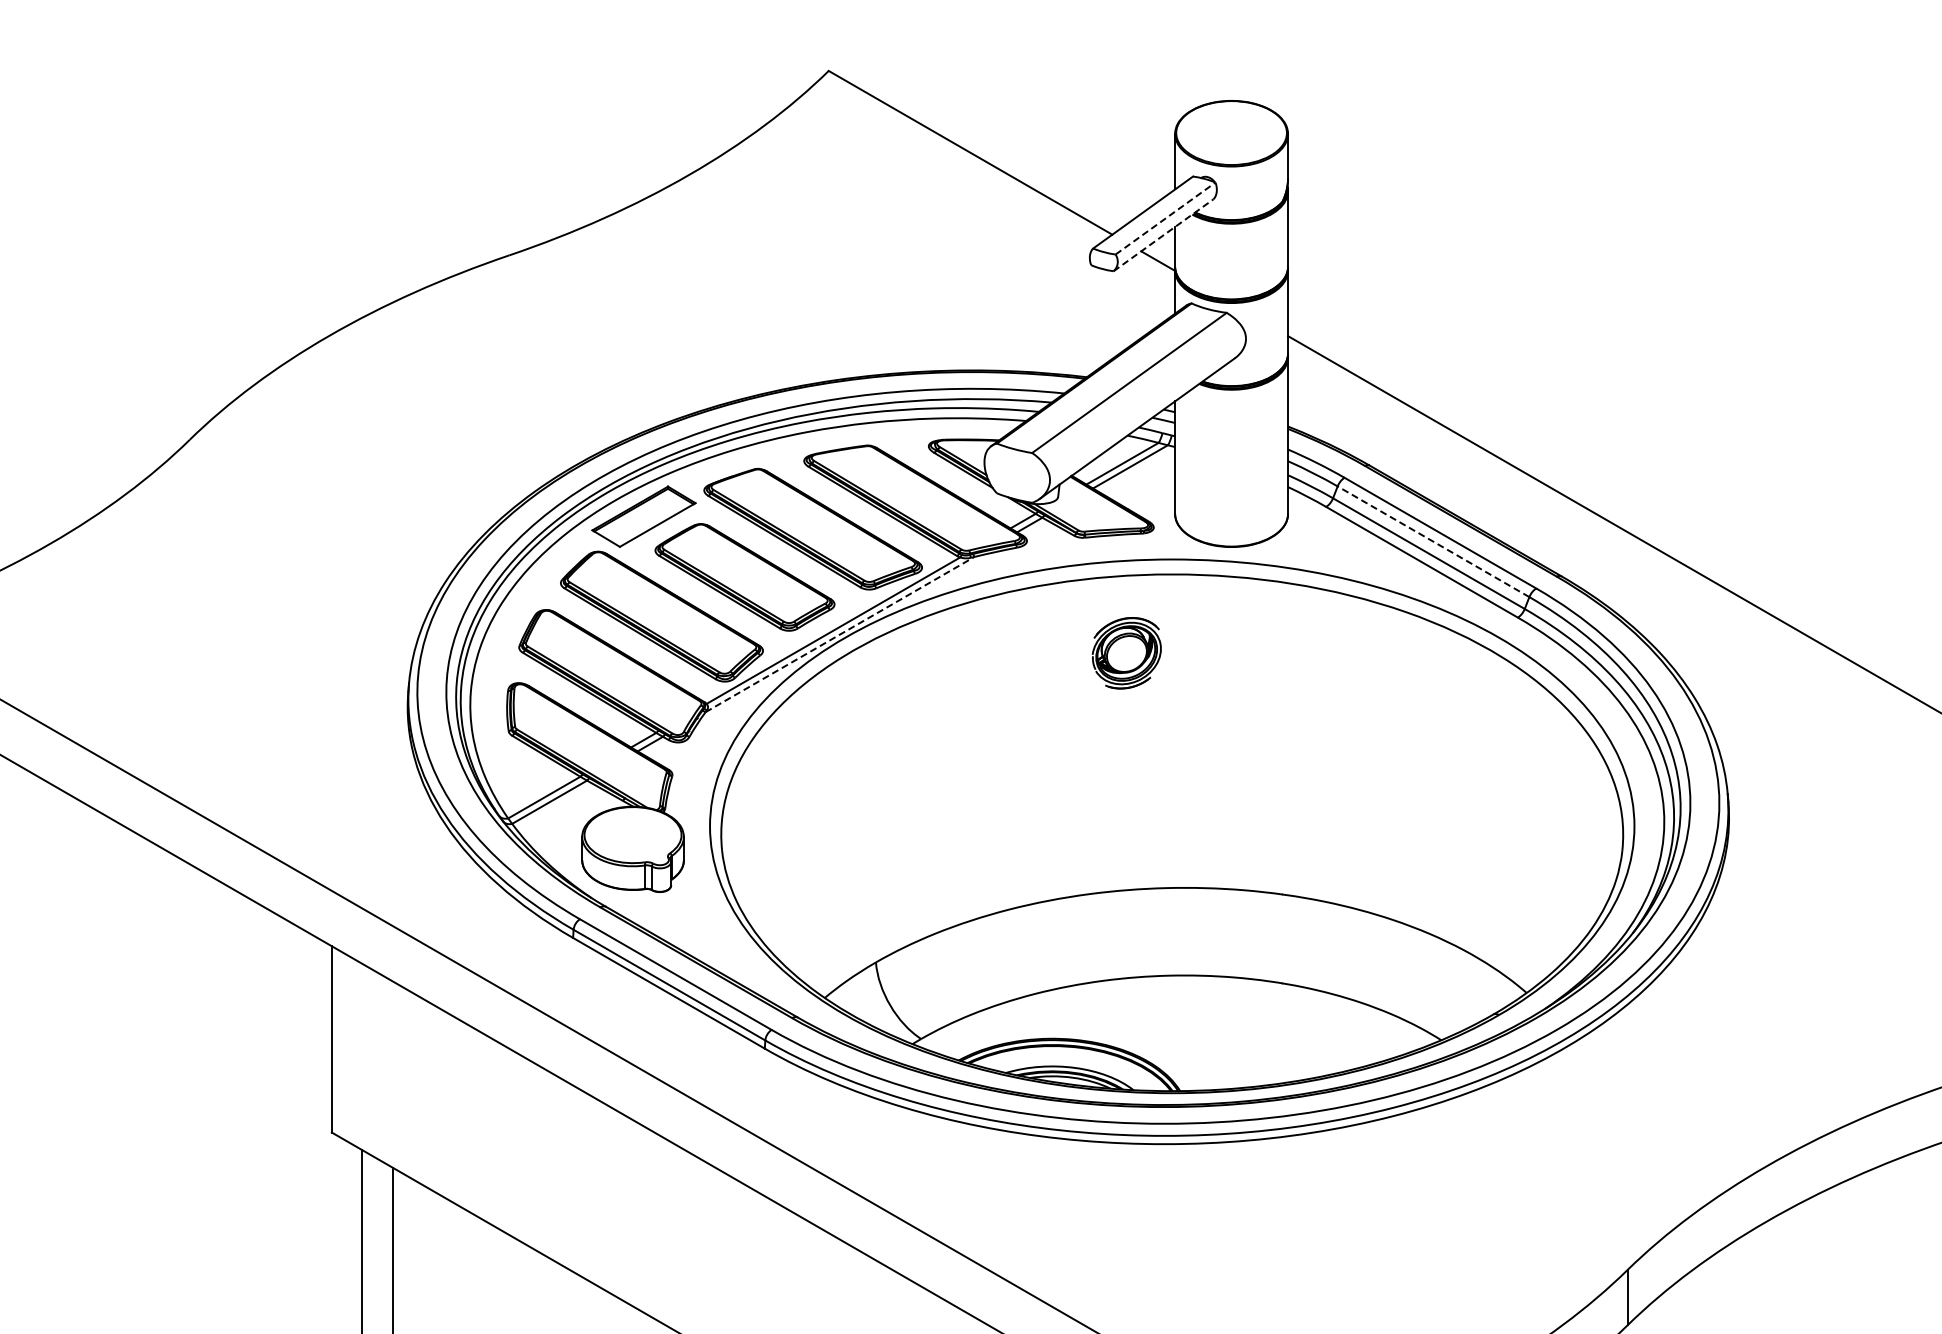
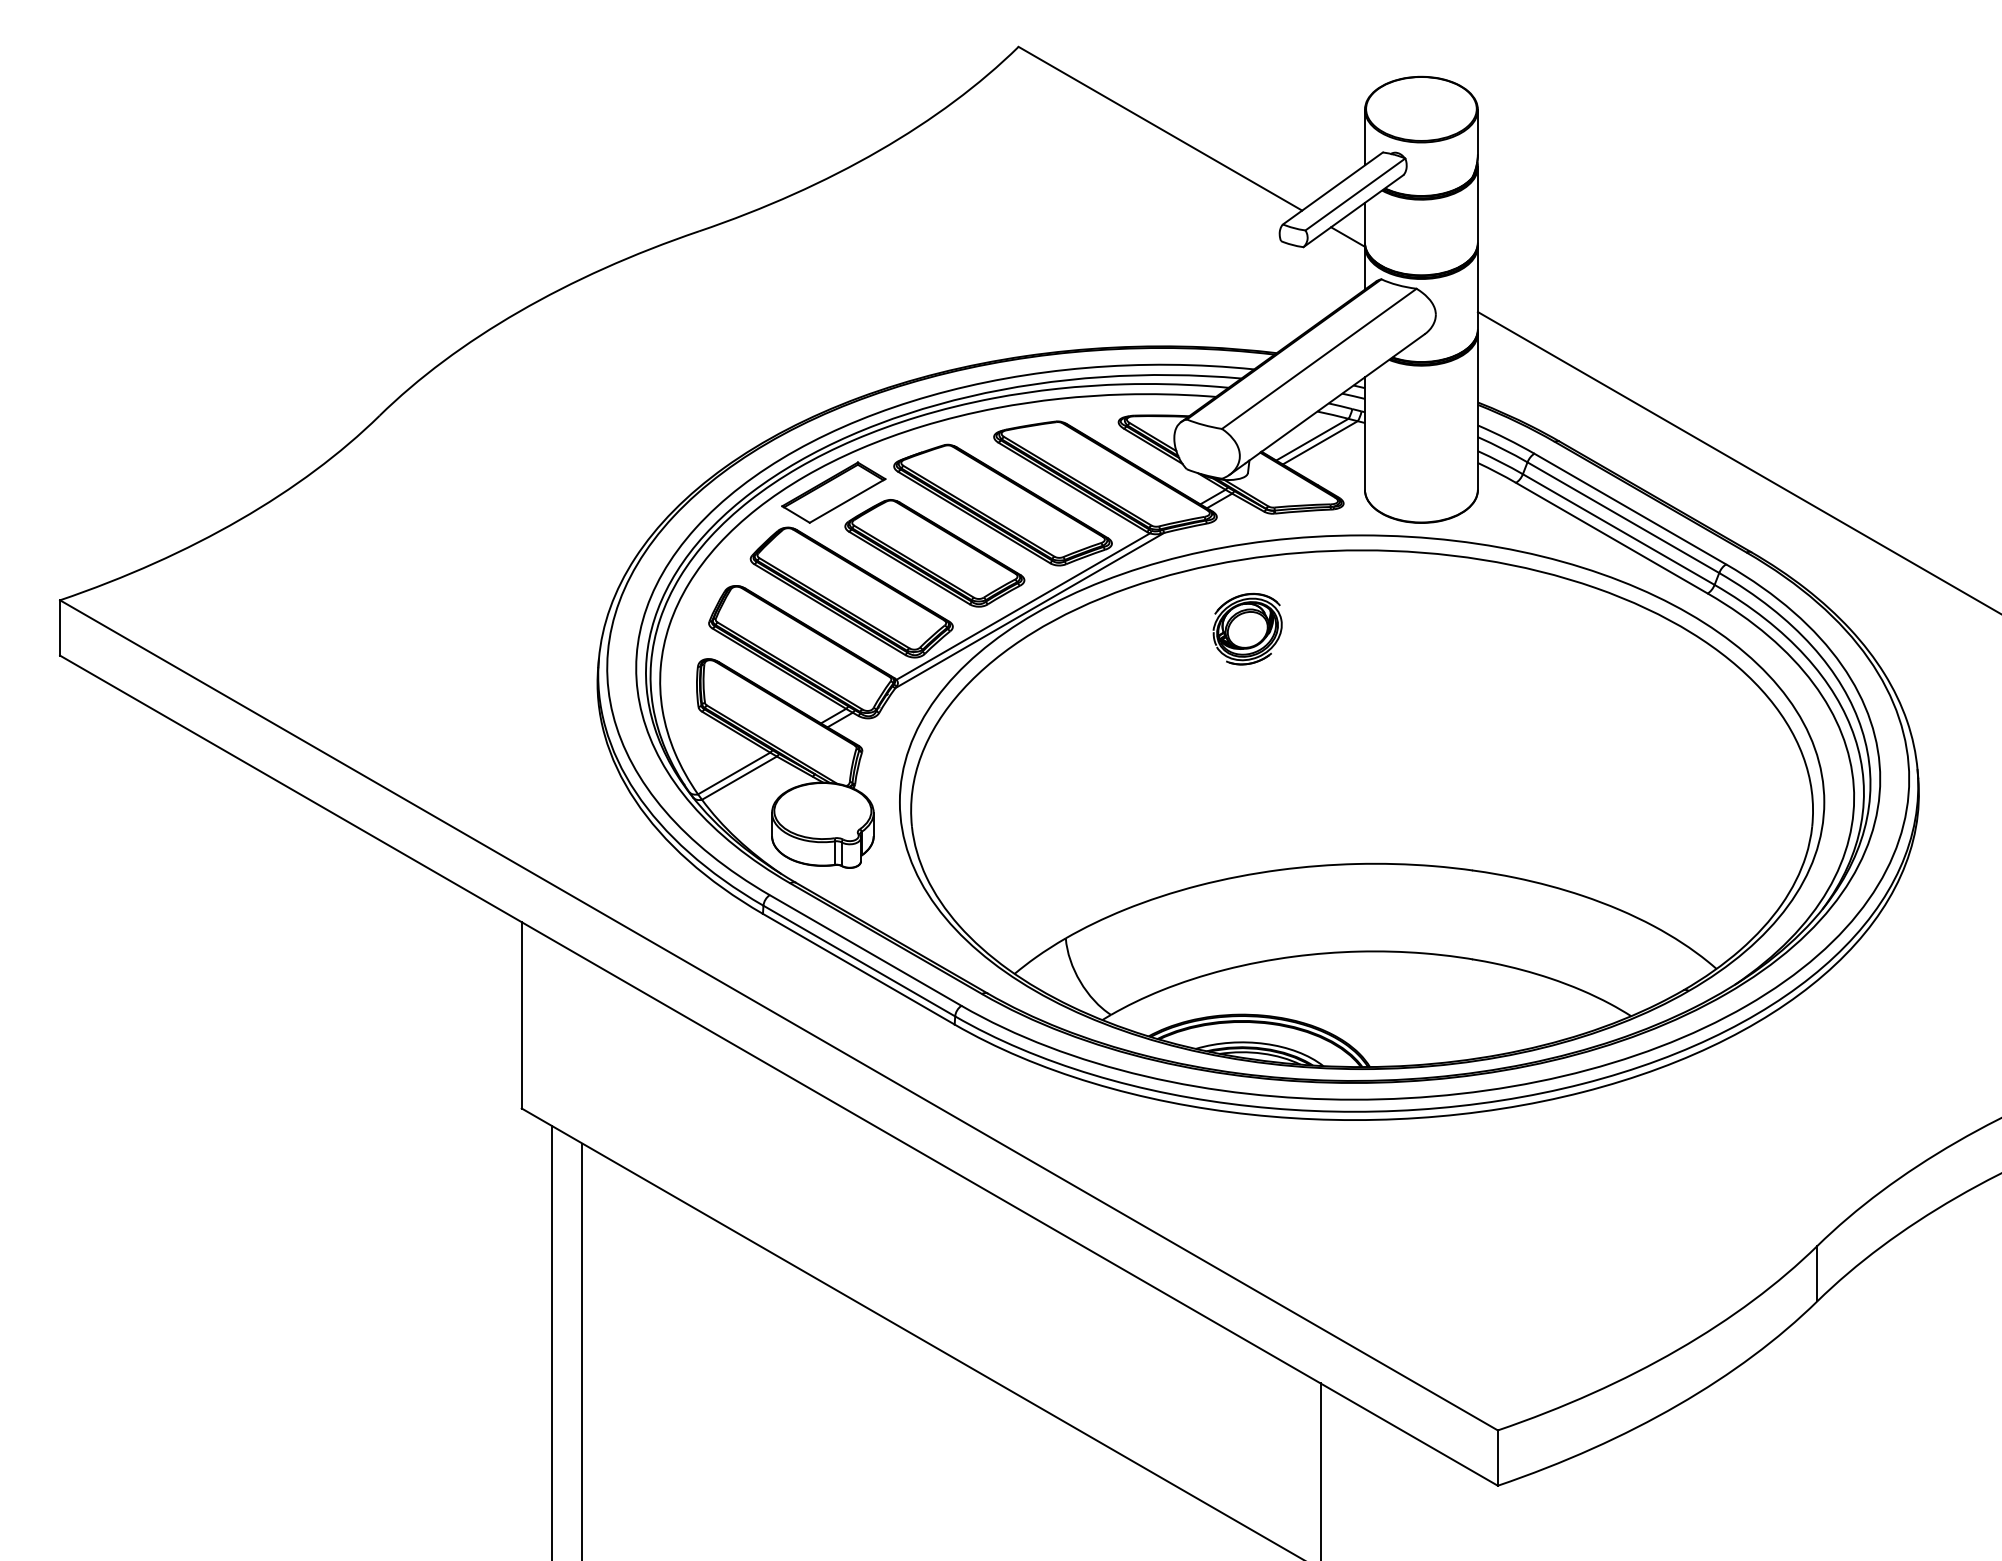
line: (1165, 218) -> (1355, 194), dashed -> solid
line: (1163, 235) -> (1353, 211), dashed -> solid
line: (1433, 541) -> (1623, 517), dashed -> solid
line: (840, 634) -> (1030, 610), dashed -> solid
part: (1126, 652) -> (1247, 628), moved

